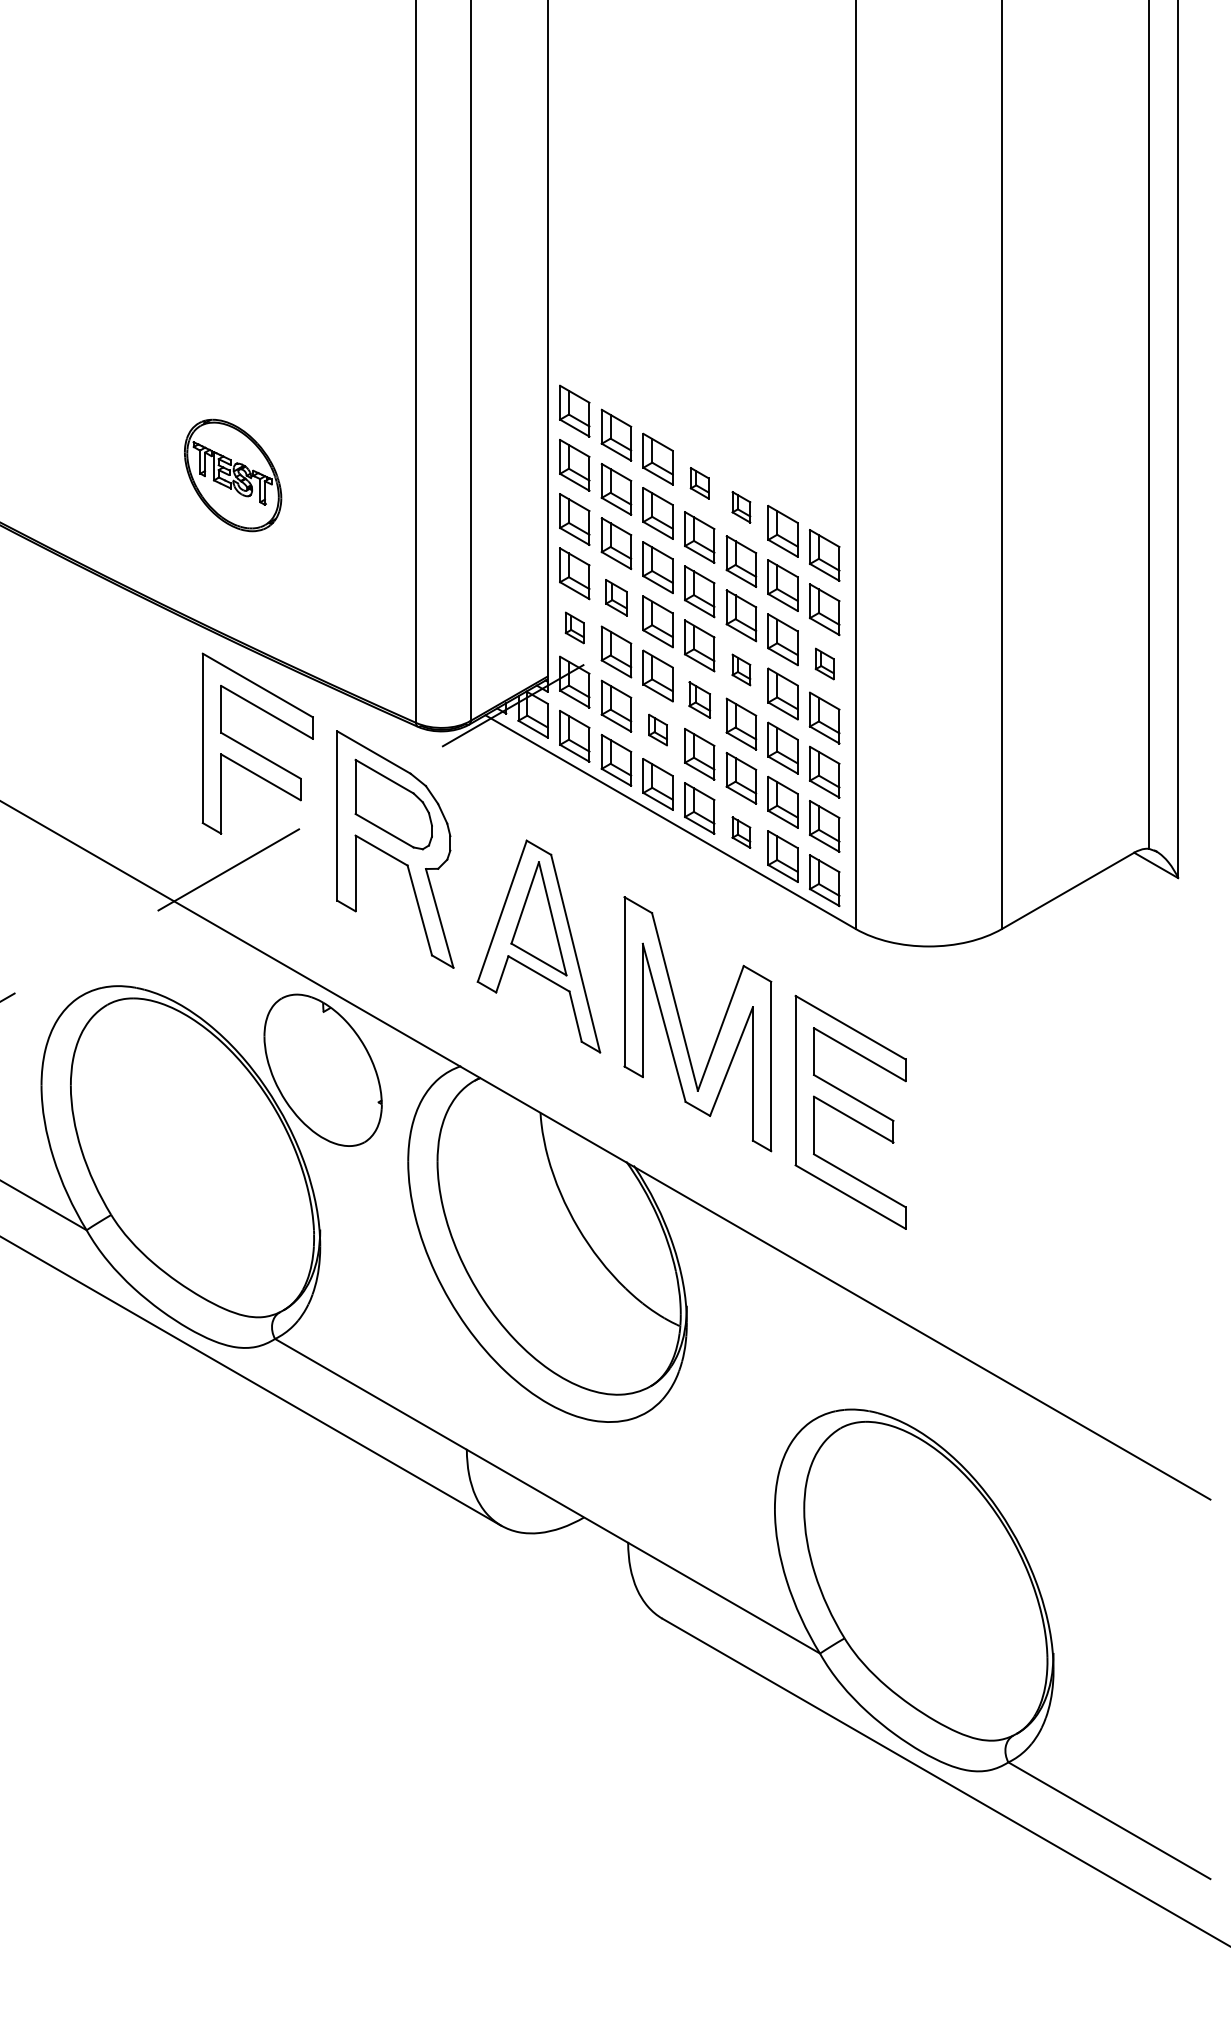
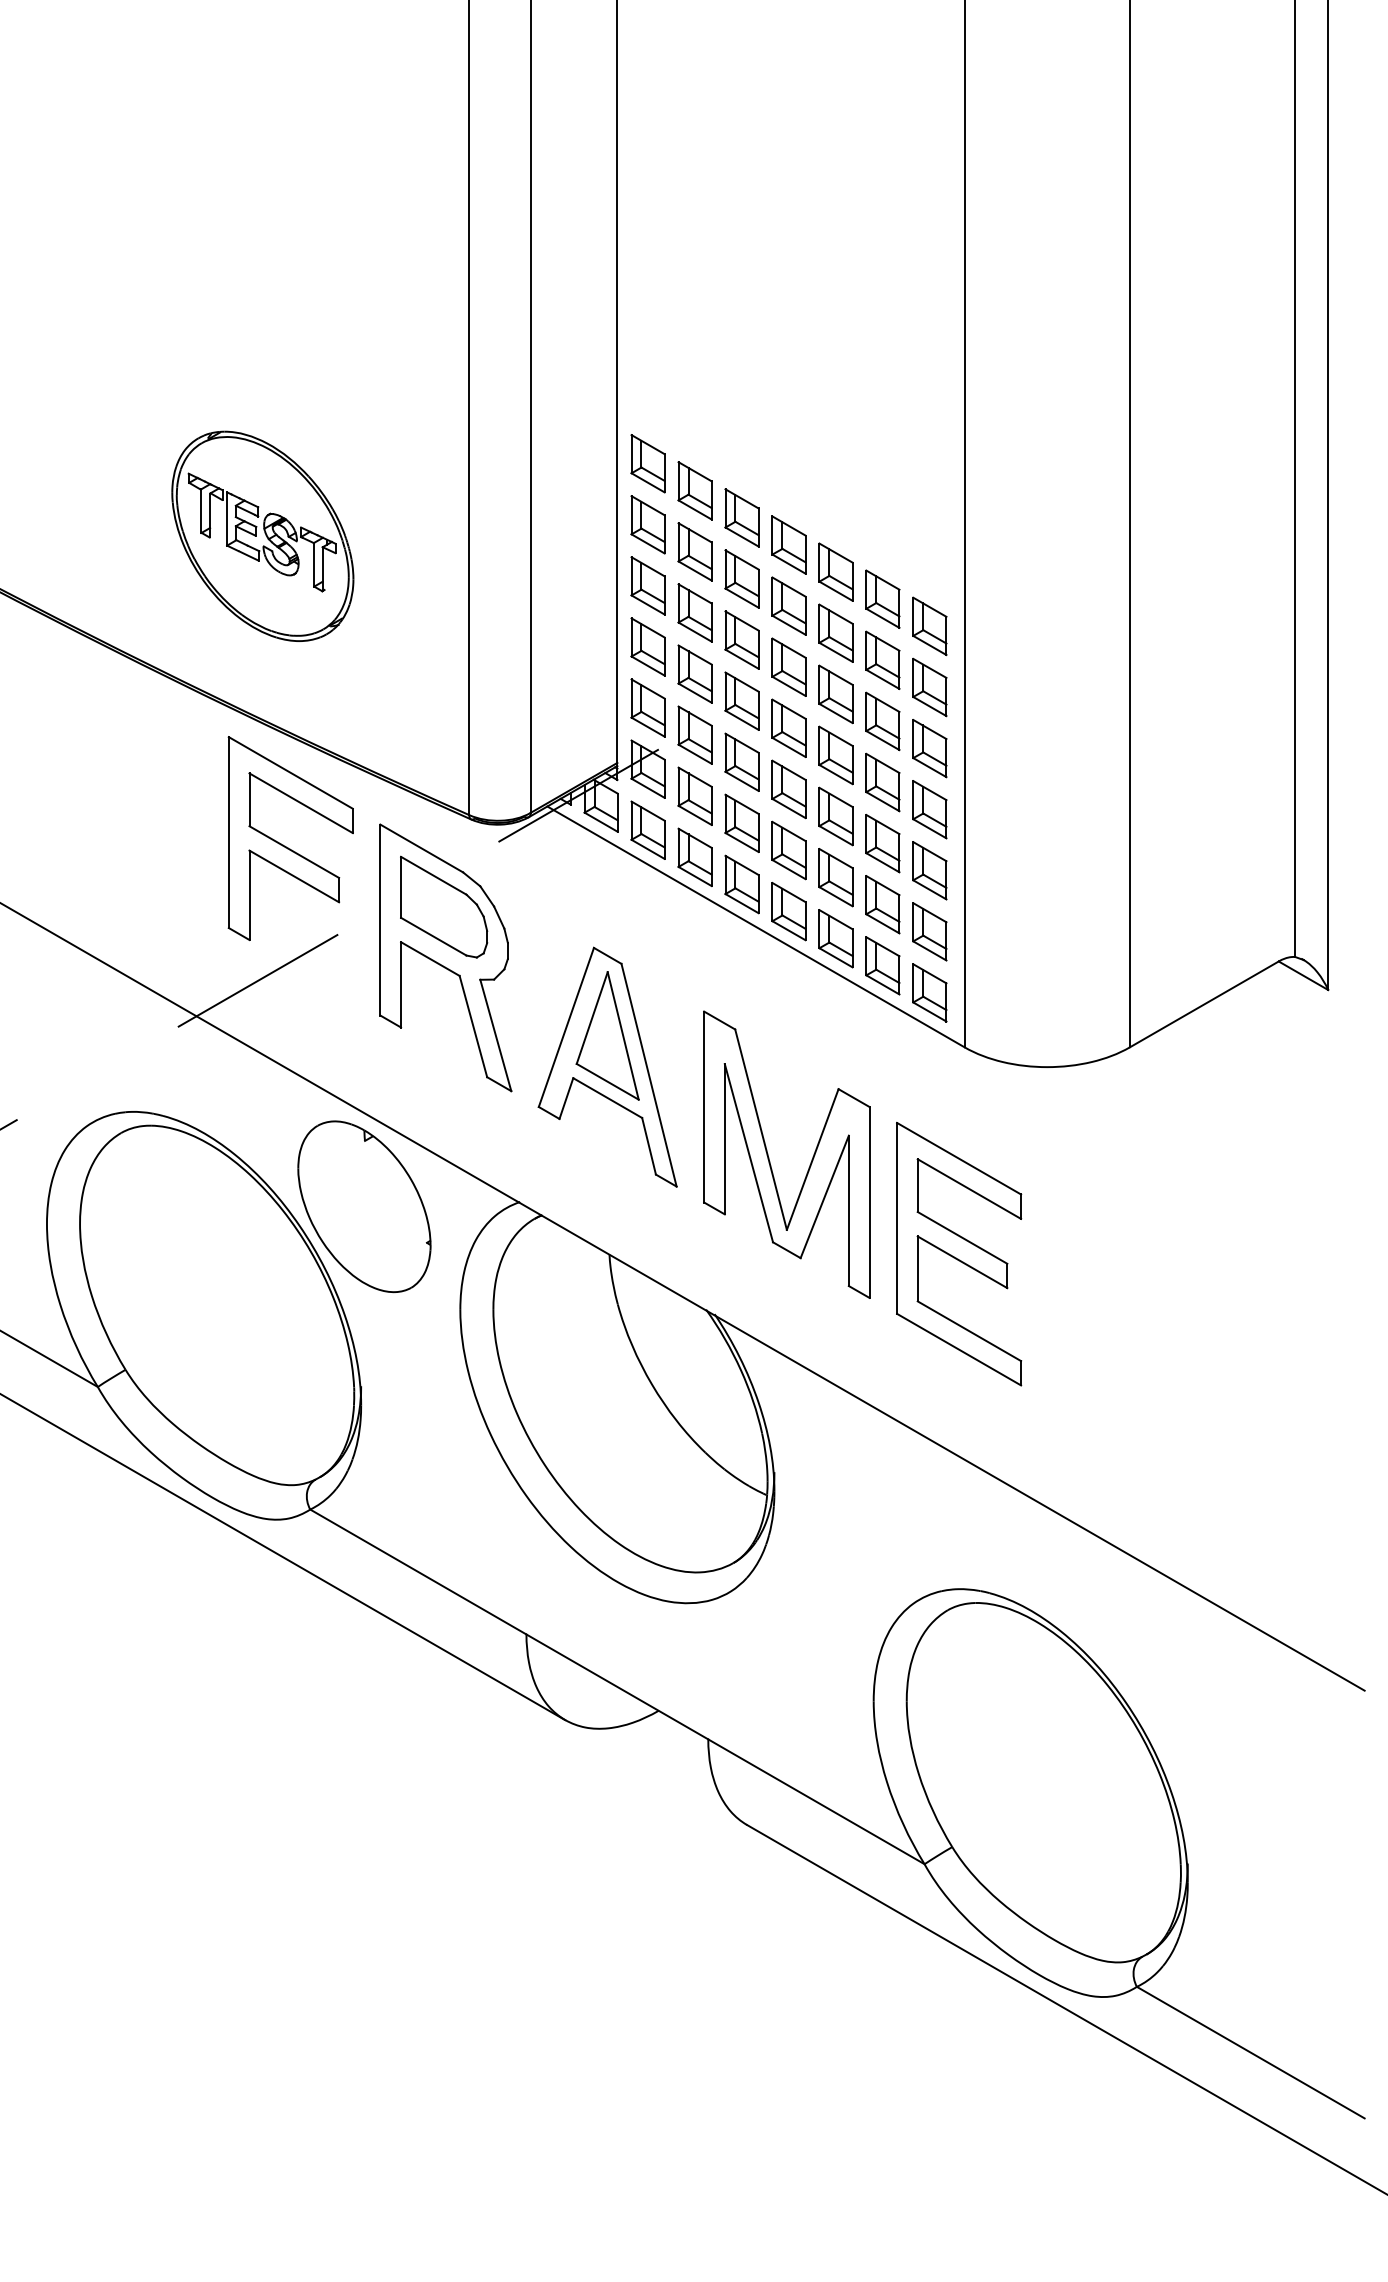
part: (232, 474) -> (262, 535), size x1.67
part: (699, 482) -> (788, 544), size x1.67
part: (741, 506) -> (835, 571), size x1.67
part: (615, 597) -> (694, 673), size x1.43
part: (574, 627) -> (647, 707), size x1.67
part: (824, 663) -> (929, 748), size x1.67
part: (741, 670) -> (835, 755), size x1.67
part: (699, 700) -> (788, 789), size x1.43
part: (657, 729) -> (741, 822), size x1.67
part: (741, 832) -> (835, 938), size x1.67

